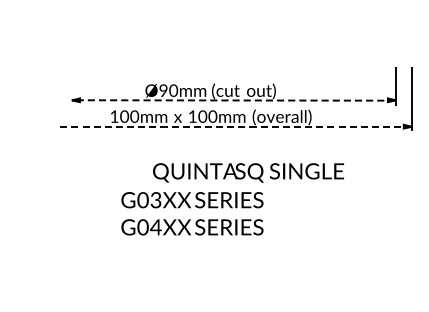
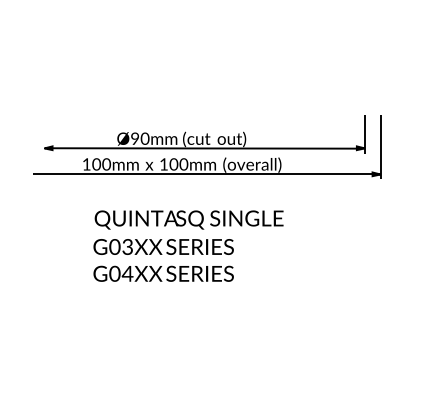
line: (234, 100) -> (205, 148), dashed -> solid
line: (234, 126) -> (205, 174), dashed -> solid
text: (247, 172) -> (188, 219), moved

